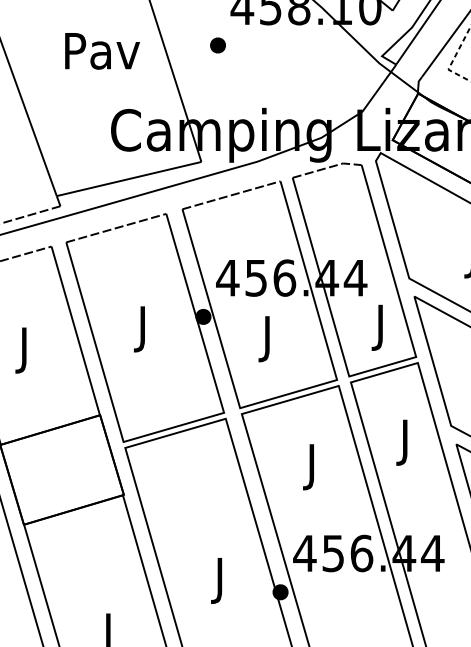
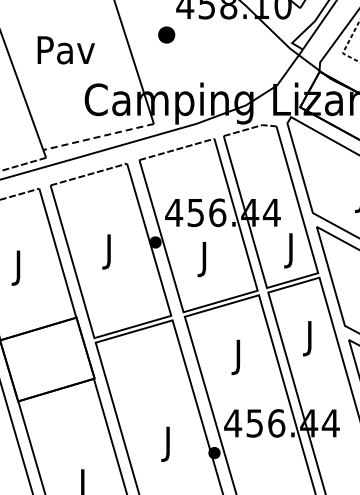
part: (217, 44) -> (166, 34), size x1.4
text: (101, 51) -> (65, 50), moved
line: (128, 179) -> (98, 137), solid -> dashed

